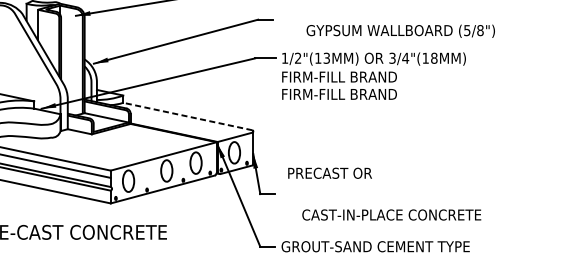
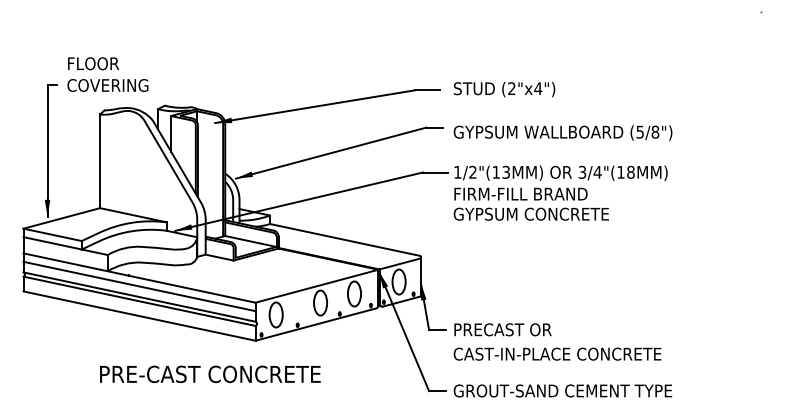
text: (400, 30) -> (562, 132), moved
text: (347, 93) -> (530, 213), FIRM-FILL BRAND -> GYPSUM CONCRETE
line: (187, 116) -> (344, 239), dashed -> solid
text: (329, 173) -> (502, 329), moved
text: (391, 214) -> (557, 353), moved

